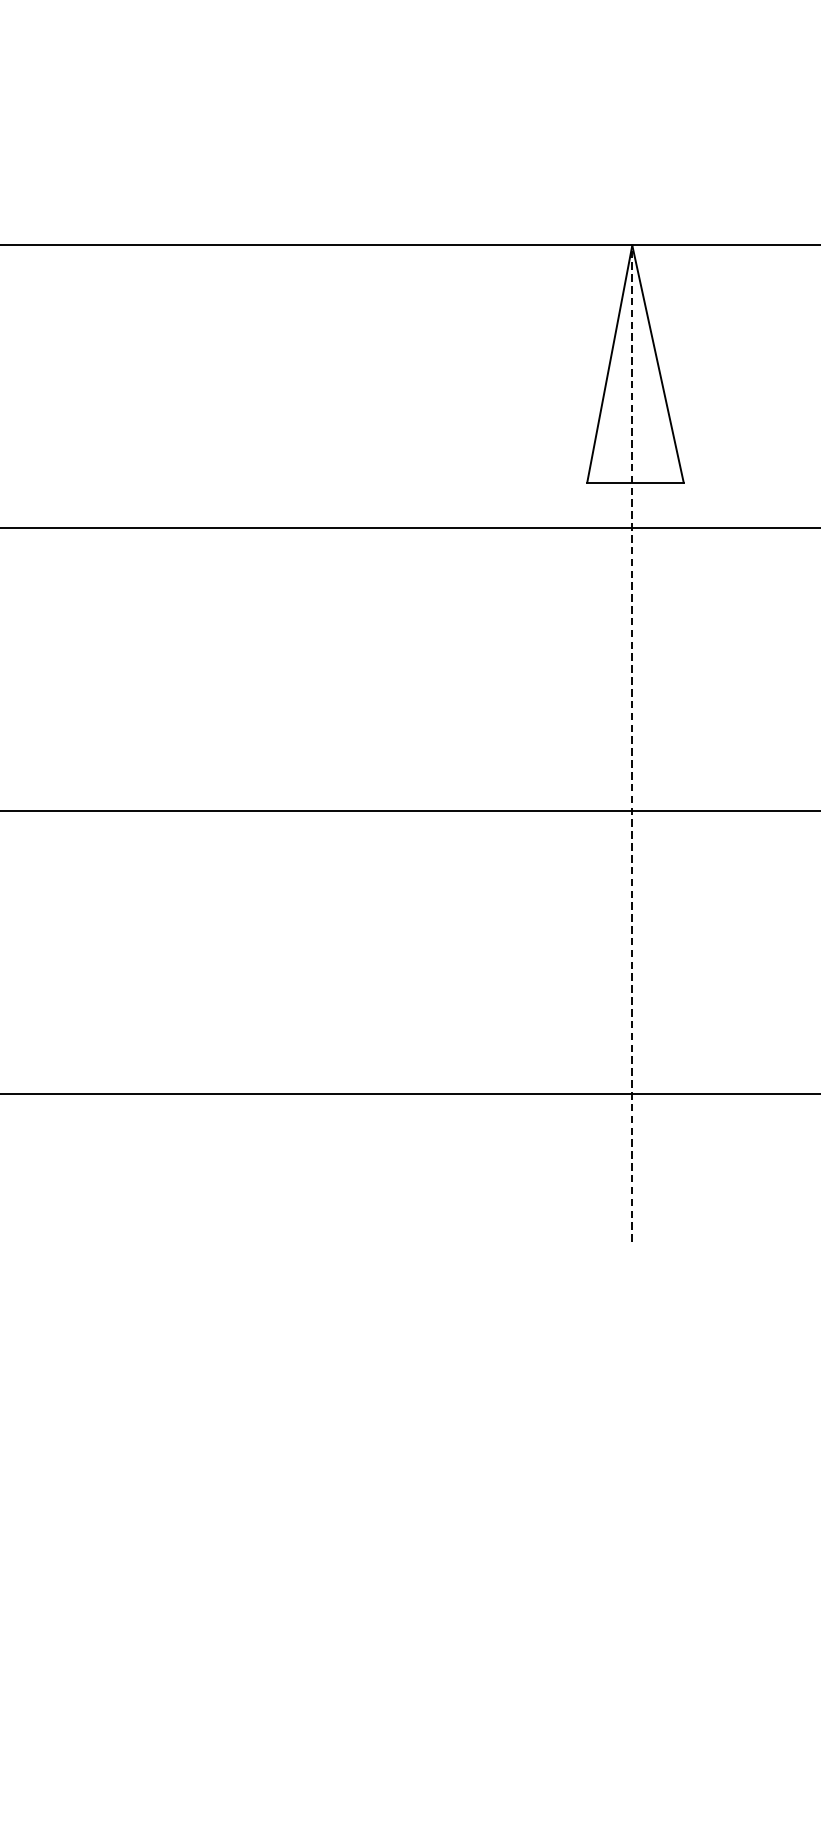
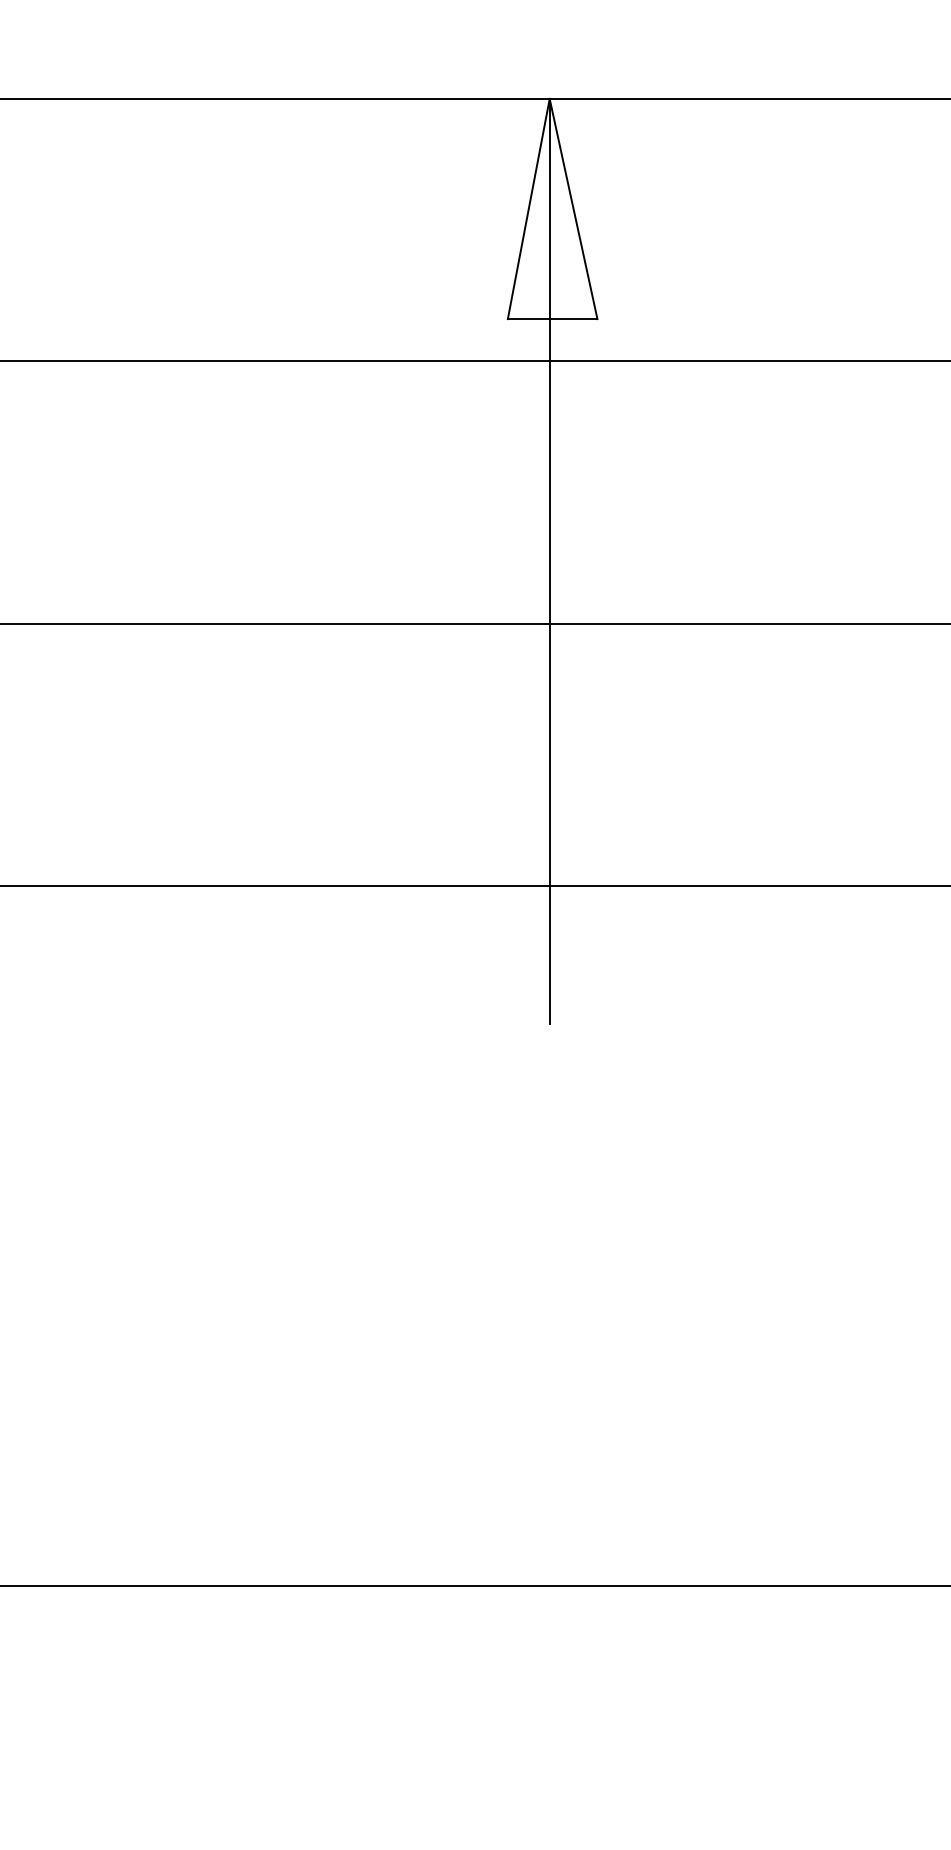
line: (632, 742) -> (549, 560), dashed -> solid

